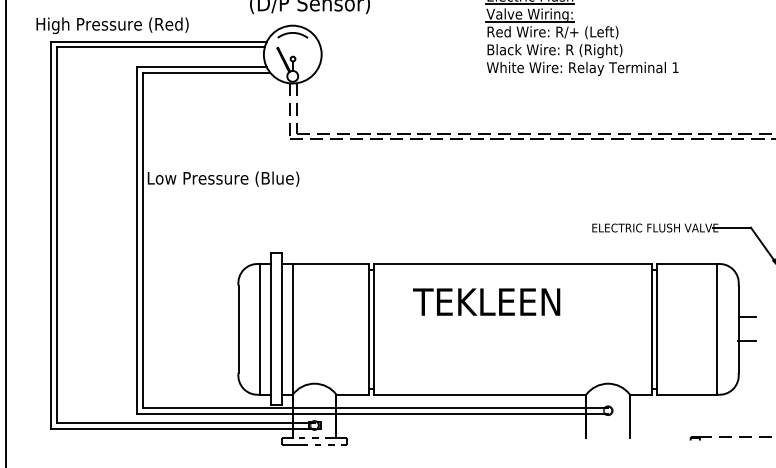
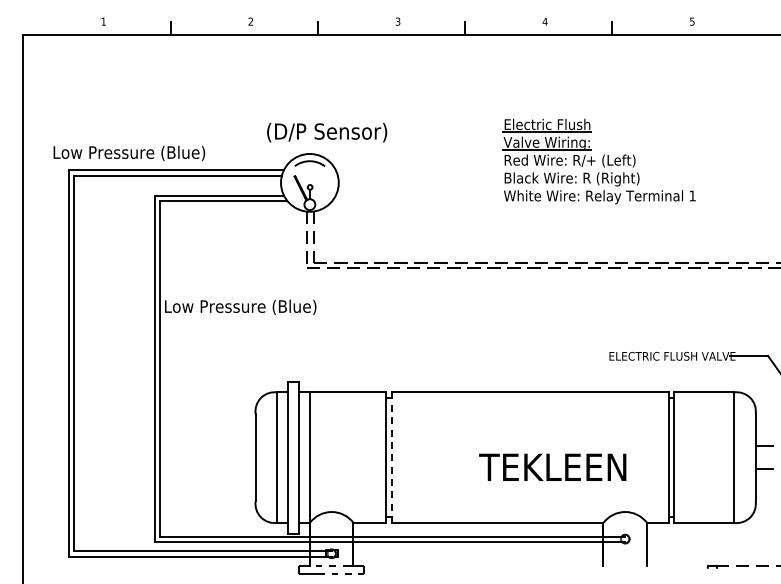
text: (113, 25) -> (130, 153), High Pressure (Red) -> Low Pressure (Blue)
text: (486, 301) -> (552, 466), moved
line: (374, 330) -> (391, 458), solid -> dashed

